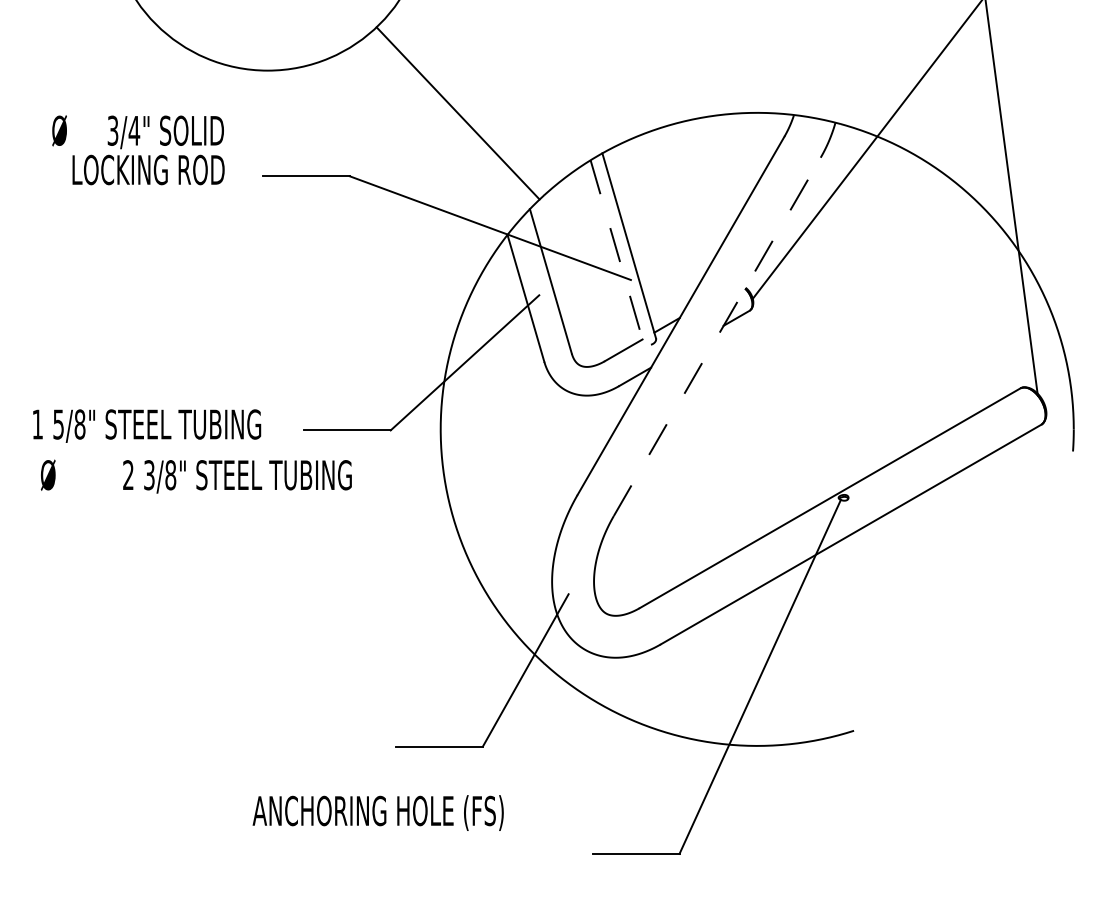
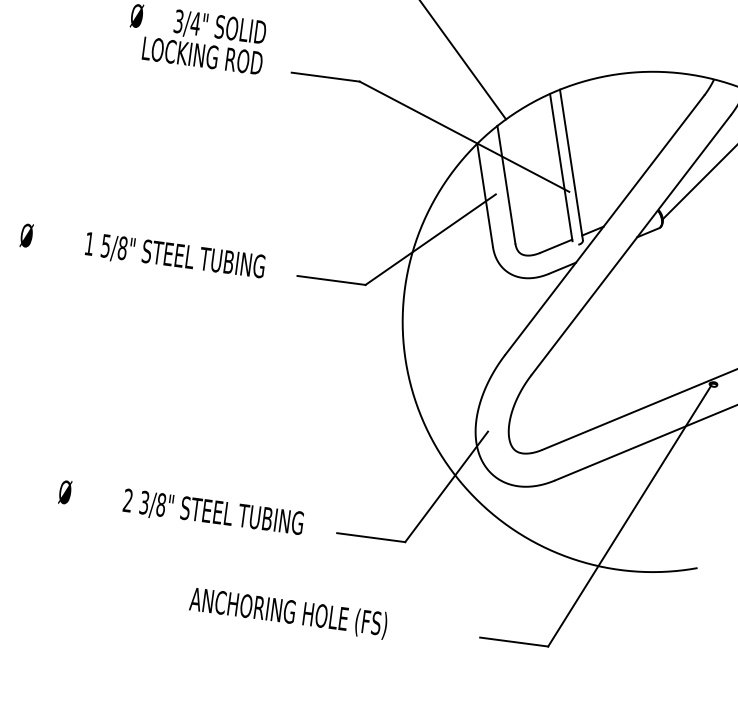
line: (617, 251) -> (561, 168), dashed -> solid
line: (717, 336) -> (631, 245), dashed -> solid
text: (195, 476) -> (180, 508), moved
text: (377, 812) -> (287, 612), moved

